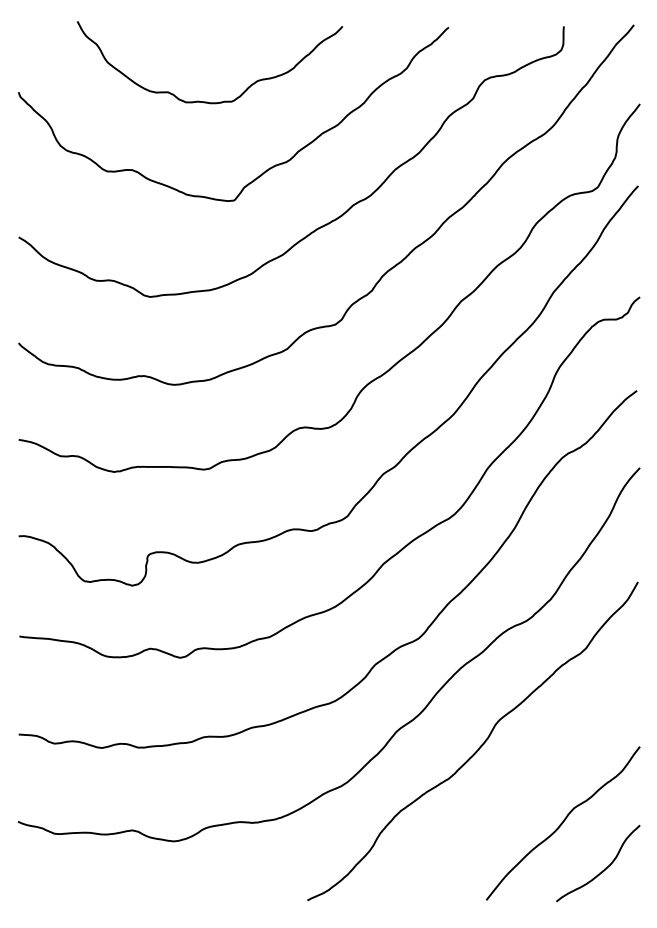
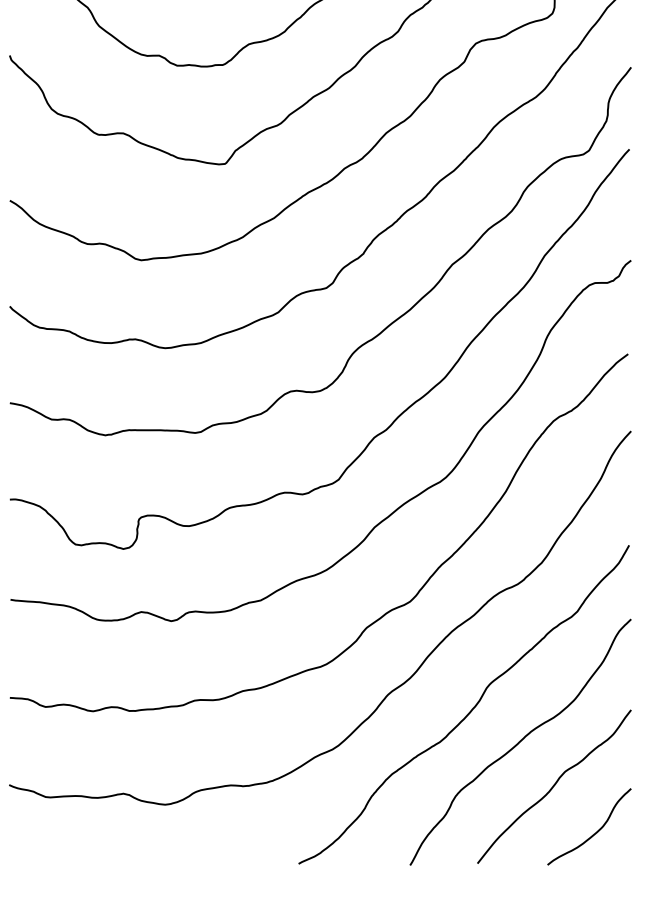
curve: (529, 778) -> (520, 741), added

